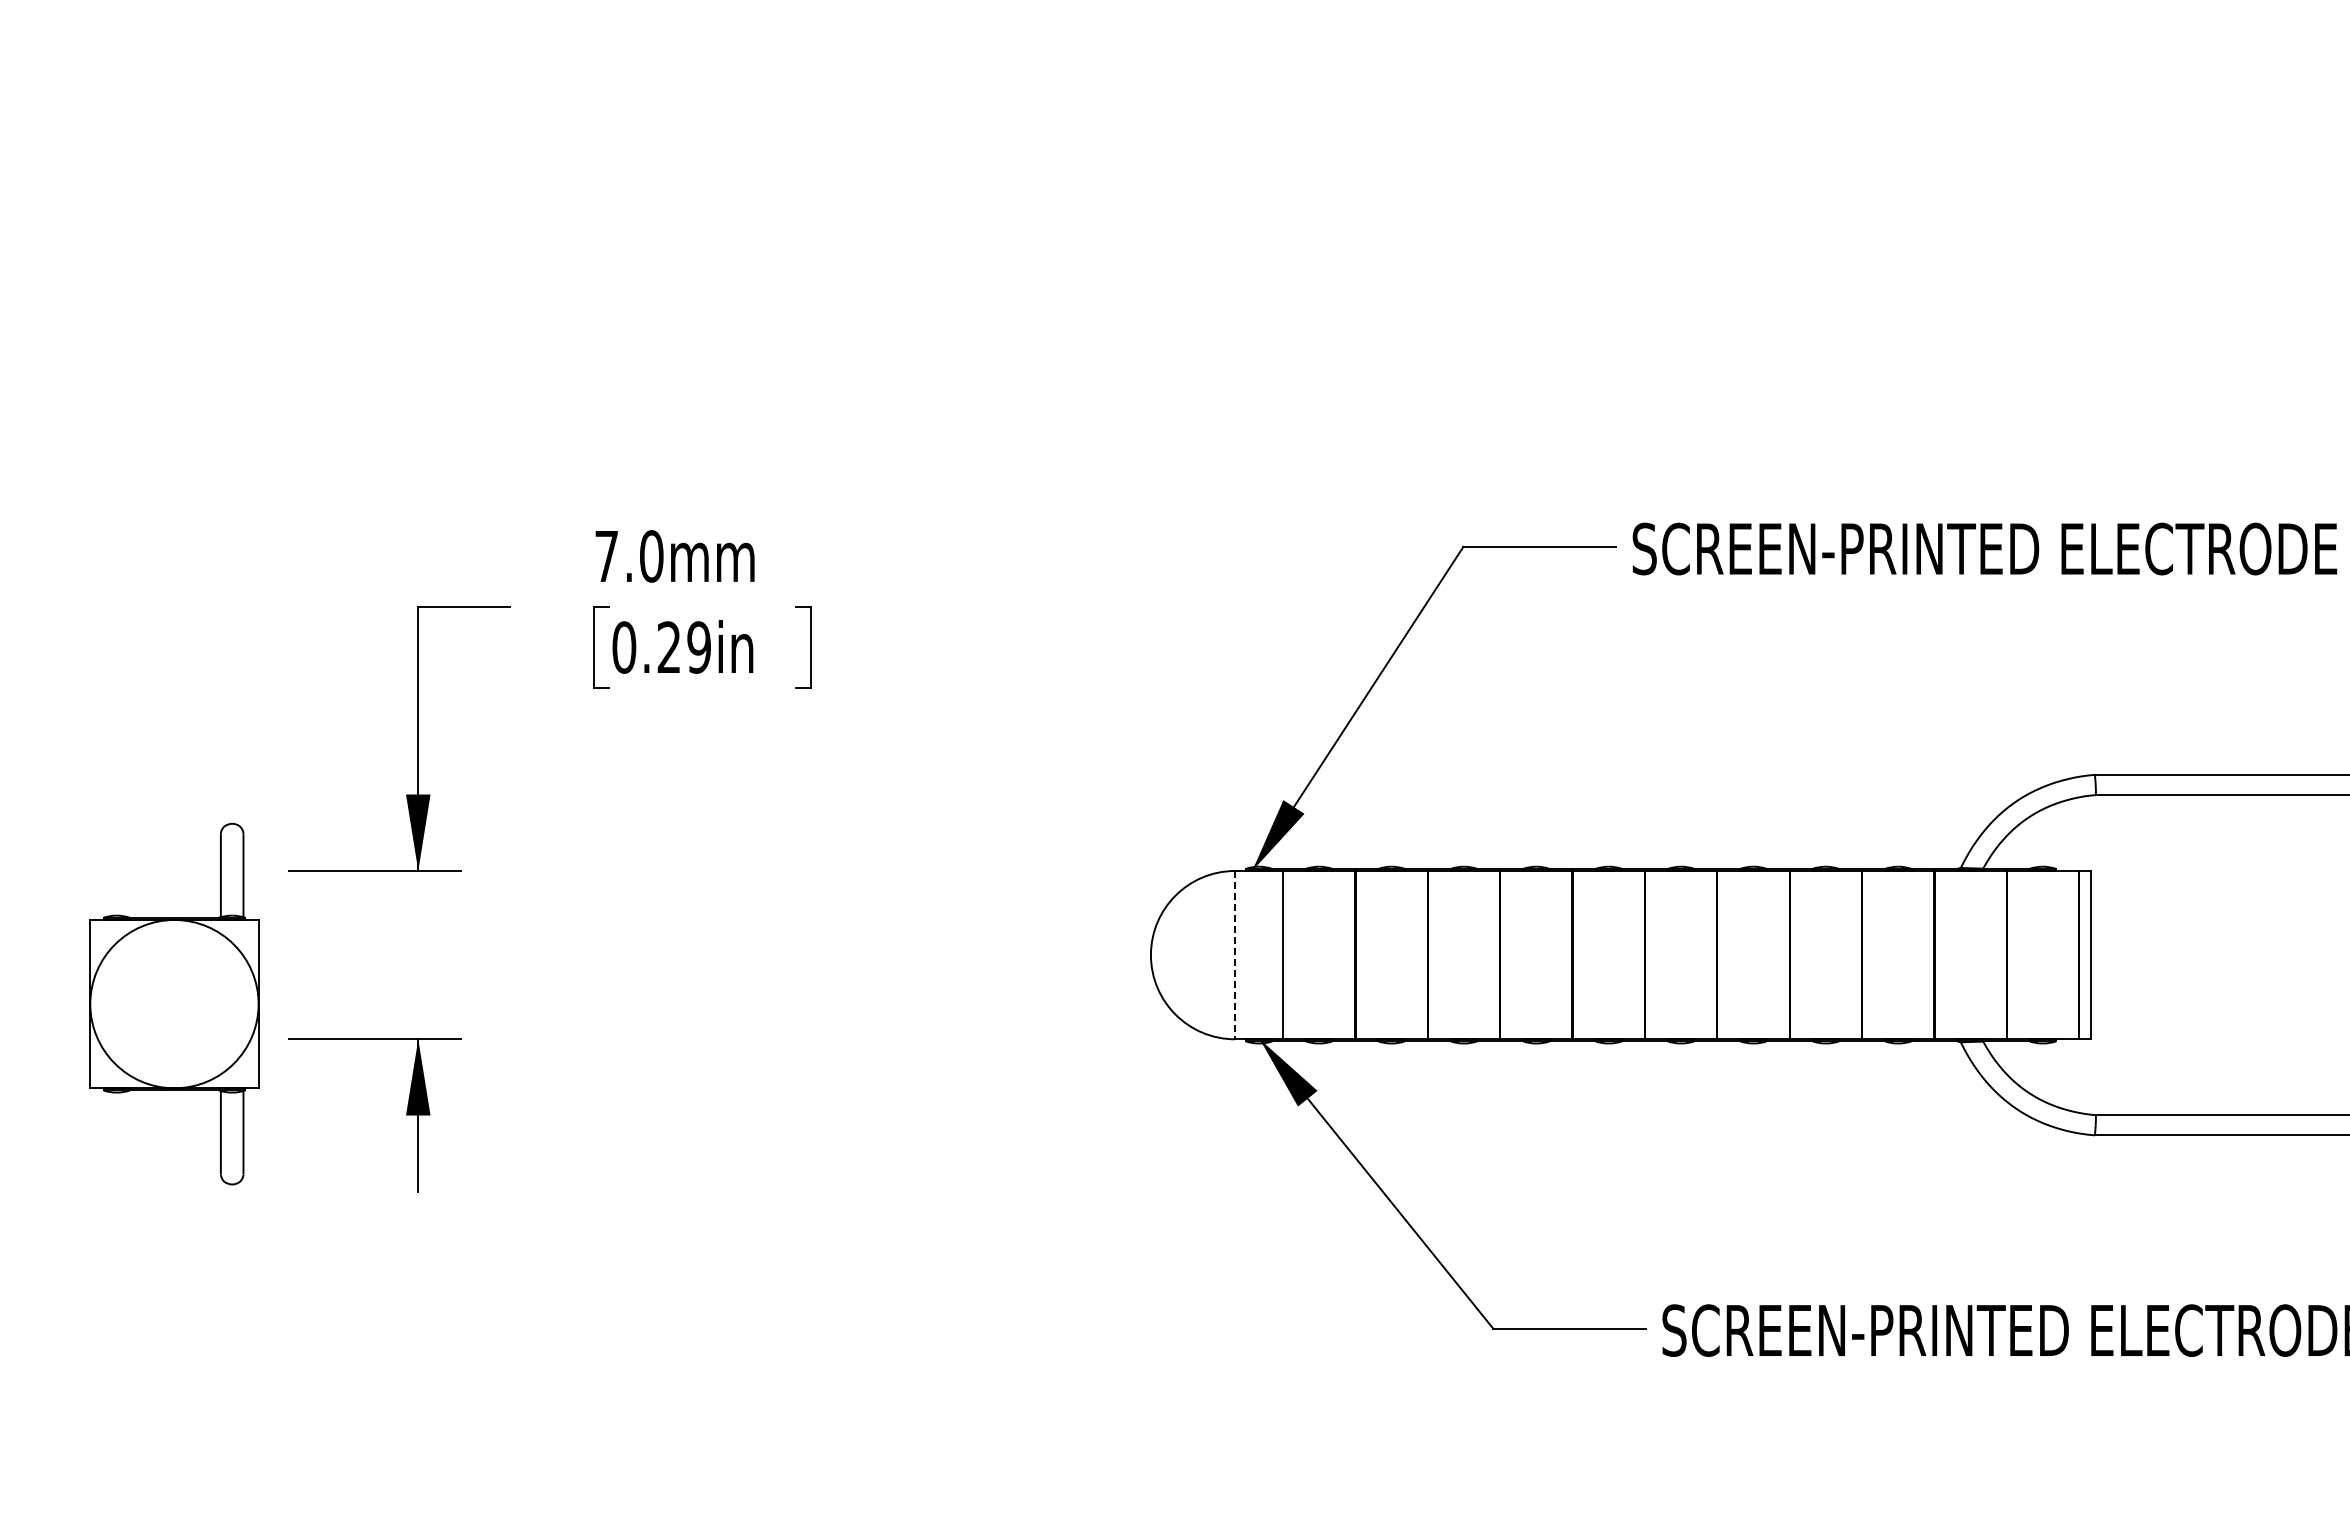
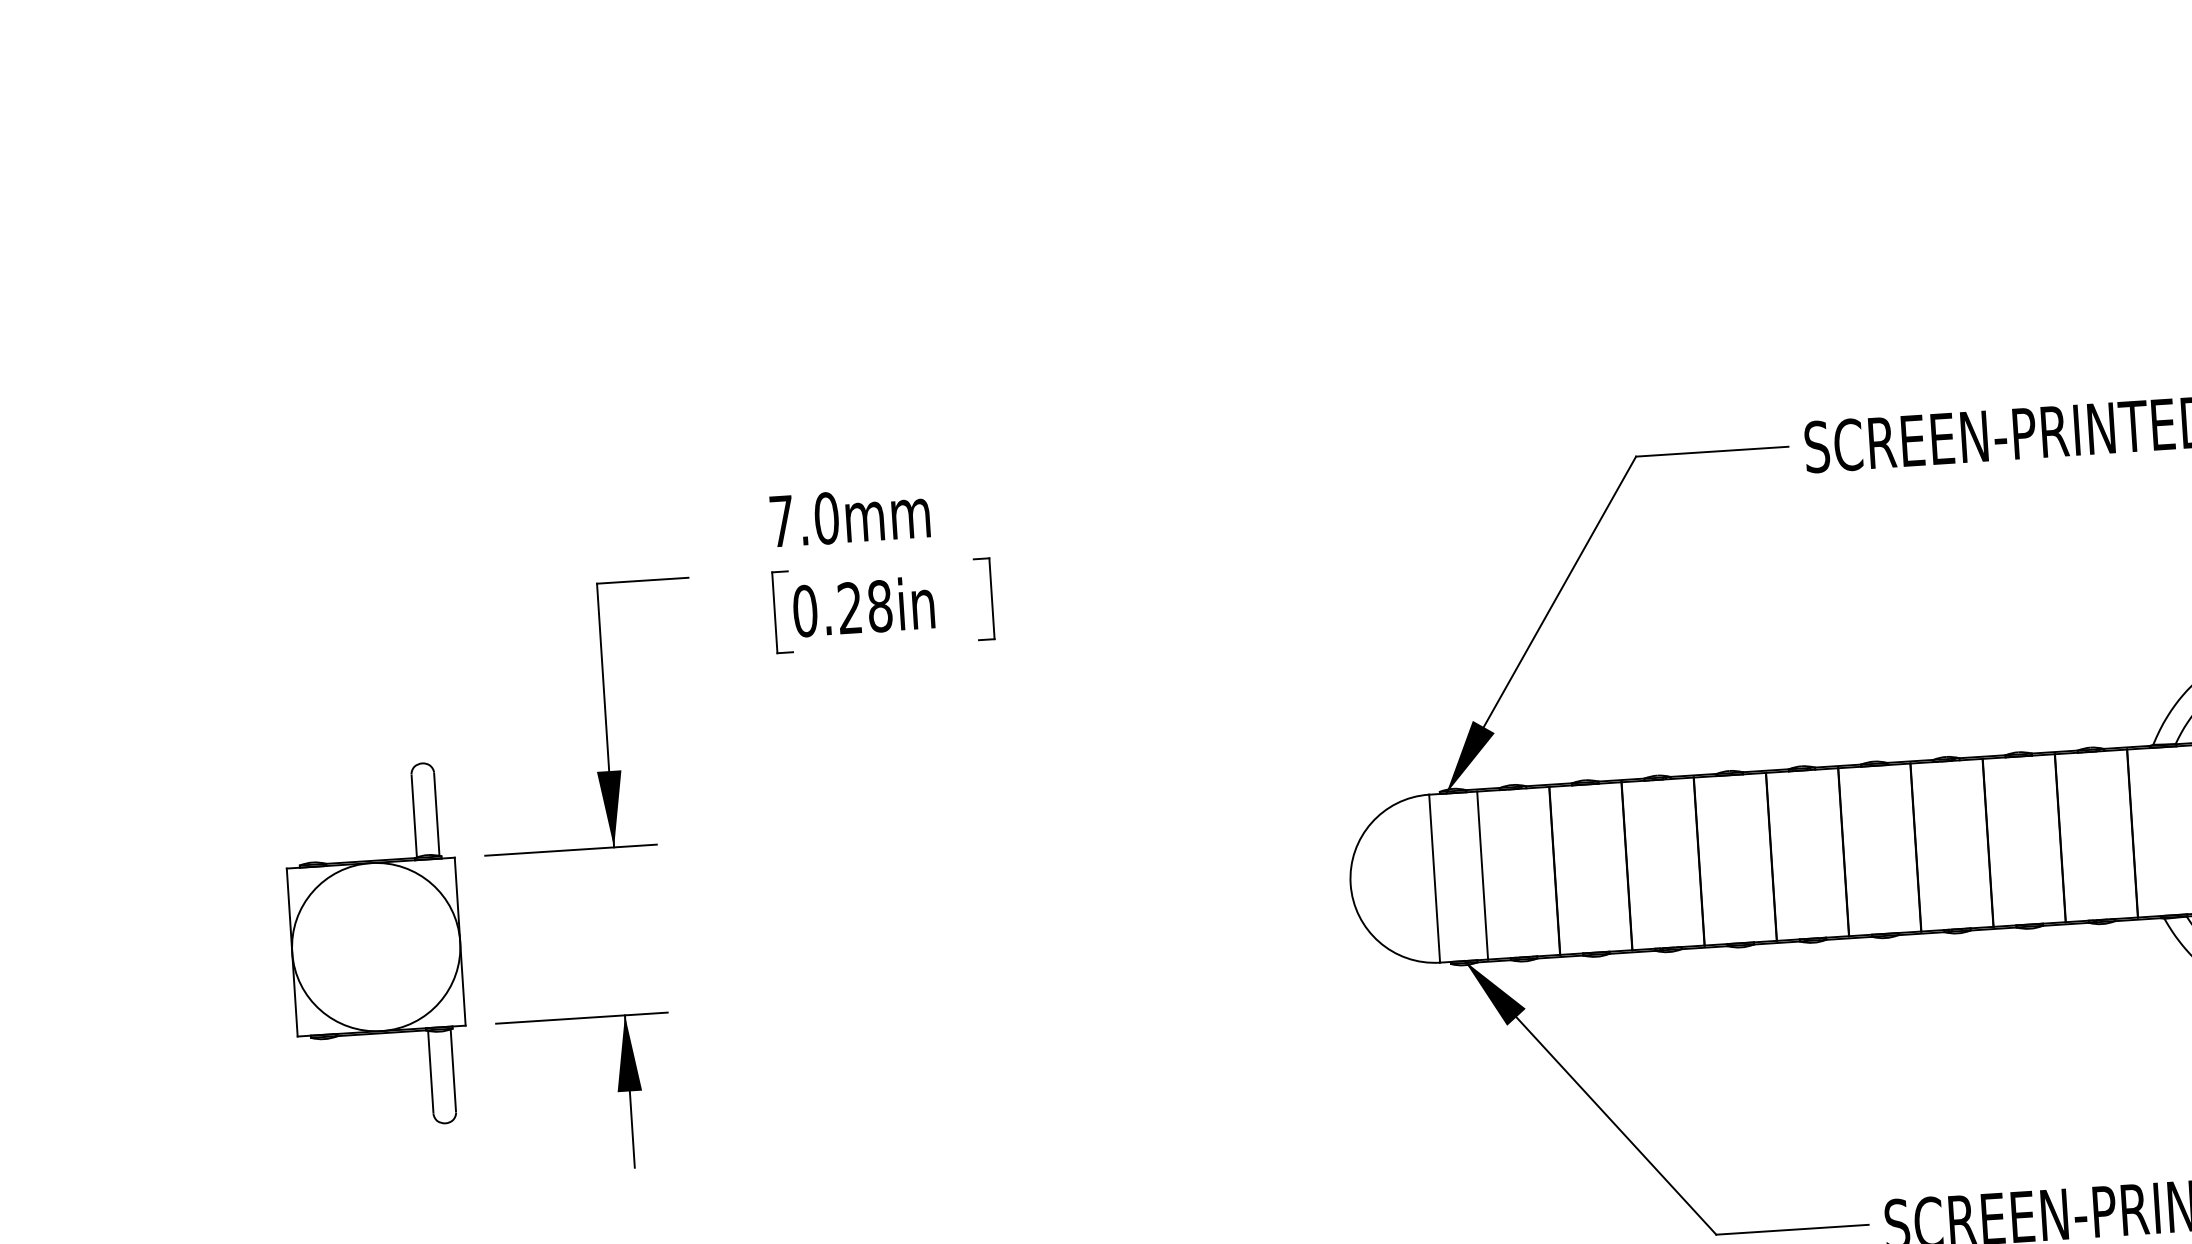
text: (699, 647) -> (880, 606), 0.29in -> 0.28in
line: (1235, 955) -> (1435, 879), dashed -> solid
part: (174, 1003) -> (376, 946), moved

